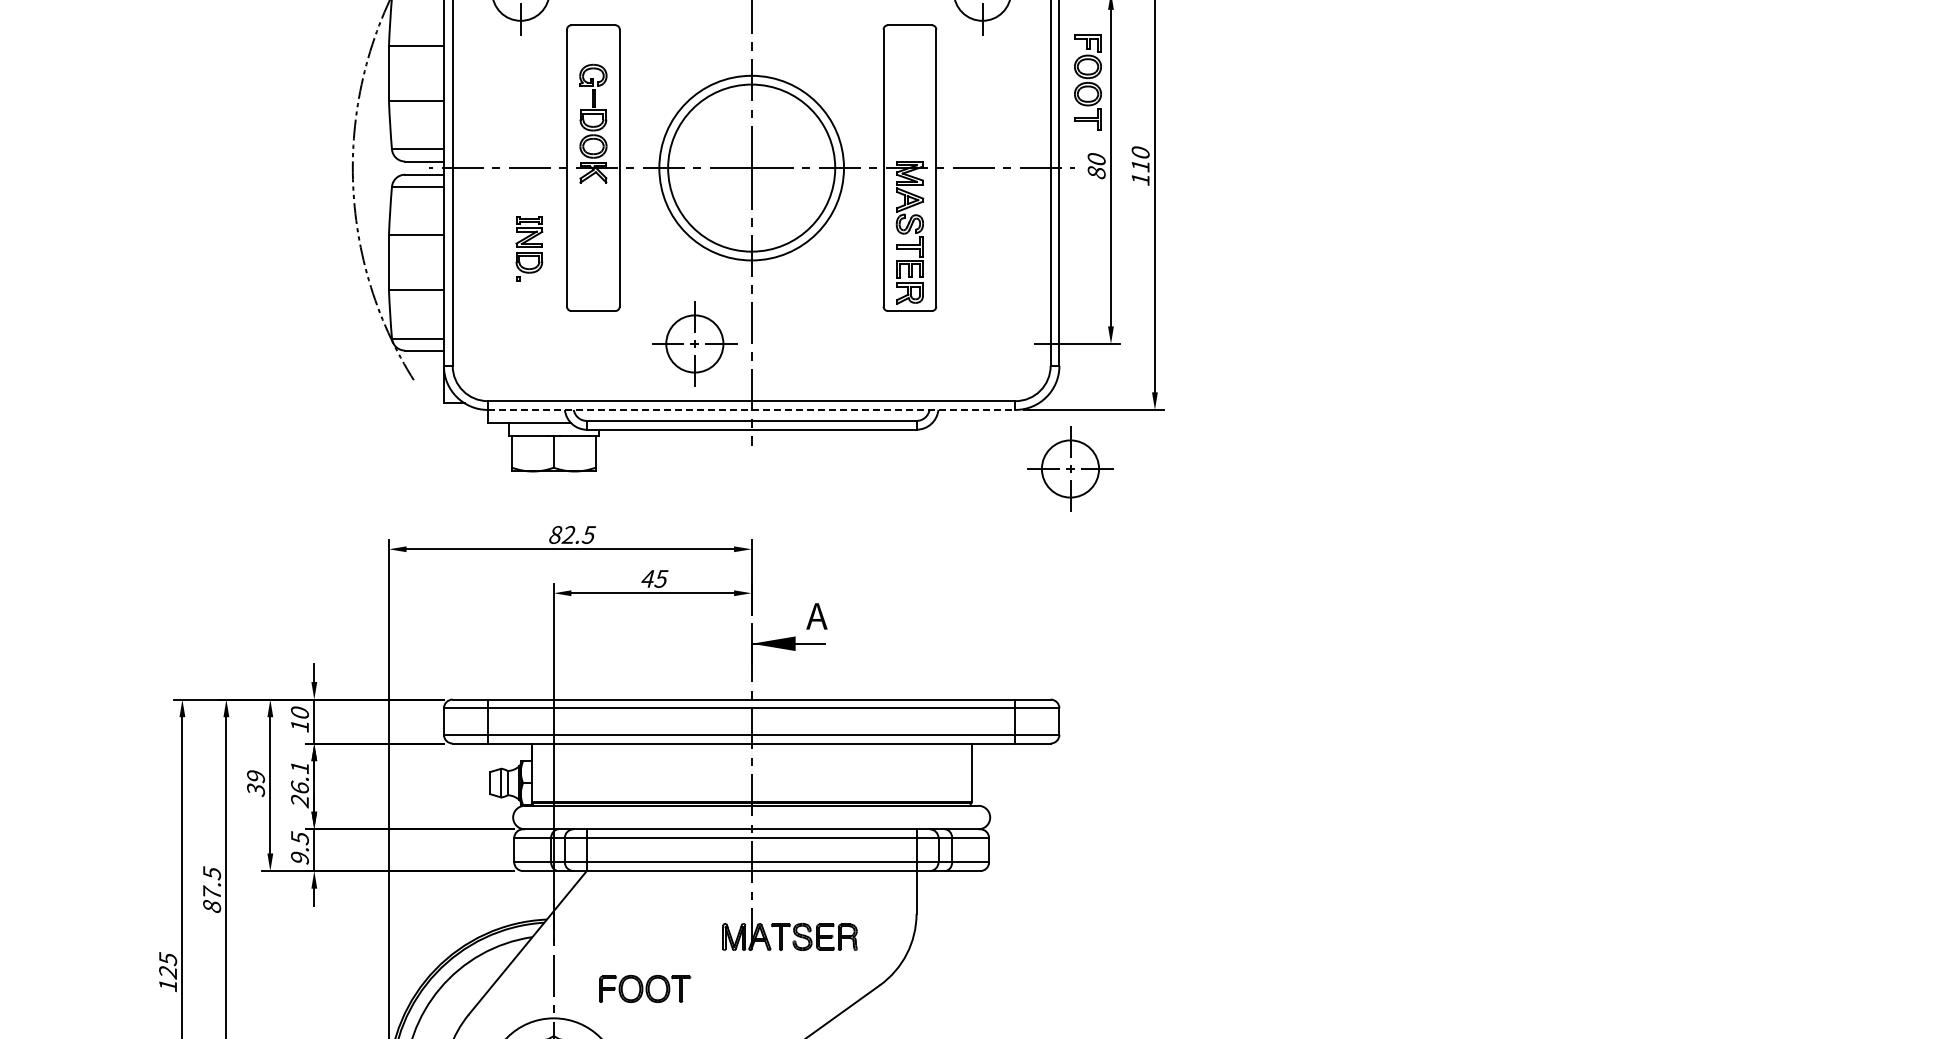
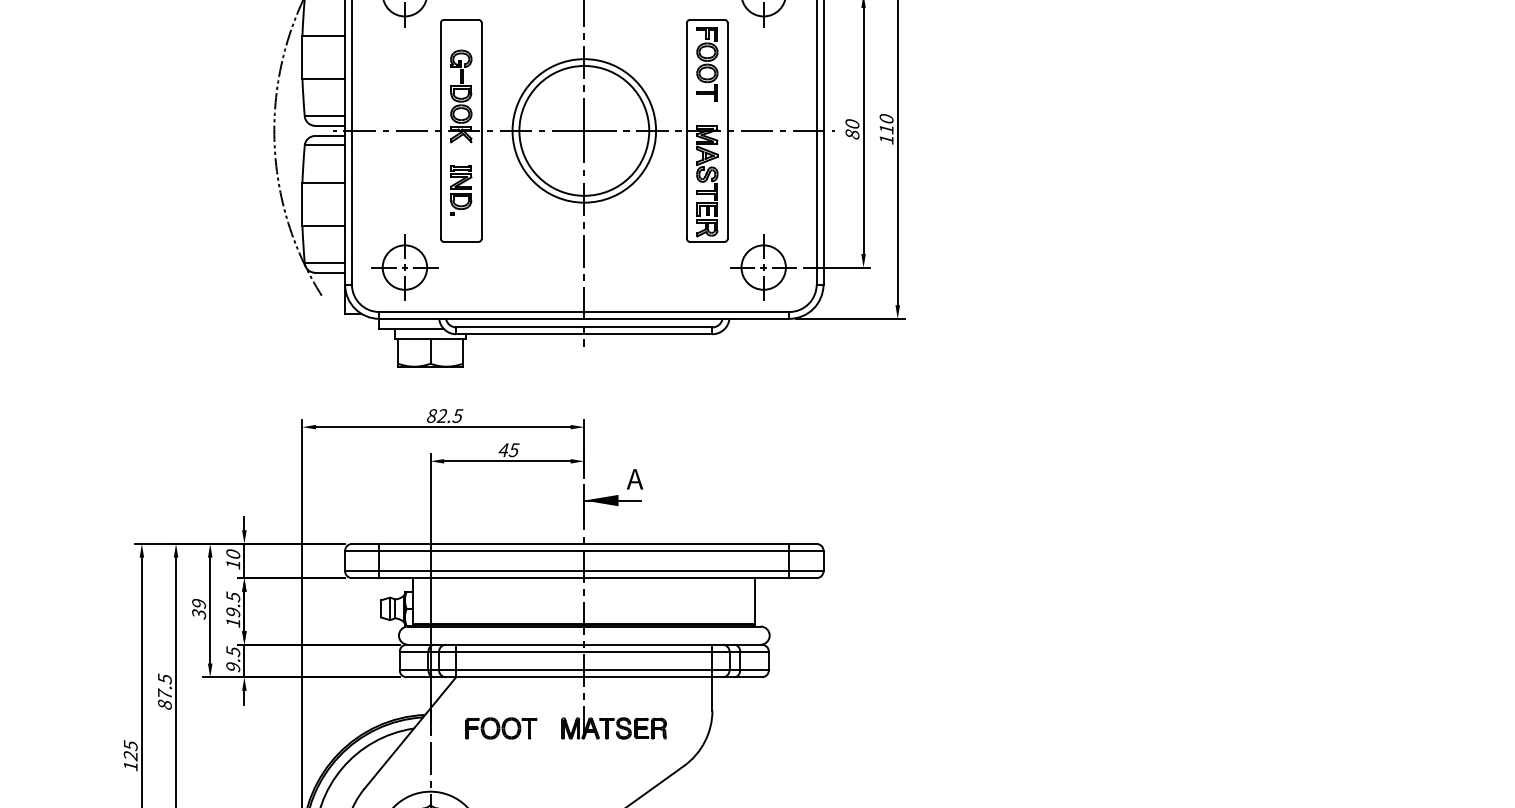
part: (1087, 82) -> (706, 64), moved
part: (529, 248) -> (461, 190), moved
part: (694, 343) -> (404, 267), moved
line: (751, 409) -> (584, 318), dashed -> solid
part: (1070, 468) -> (763, 267), moved
text: (300, 784) -> (233, 609), 26.1 -> 19.5
part: (645, 988) -> (501, 728), moved

